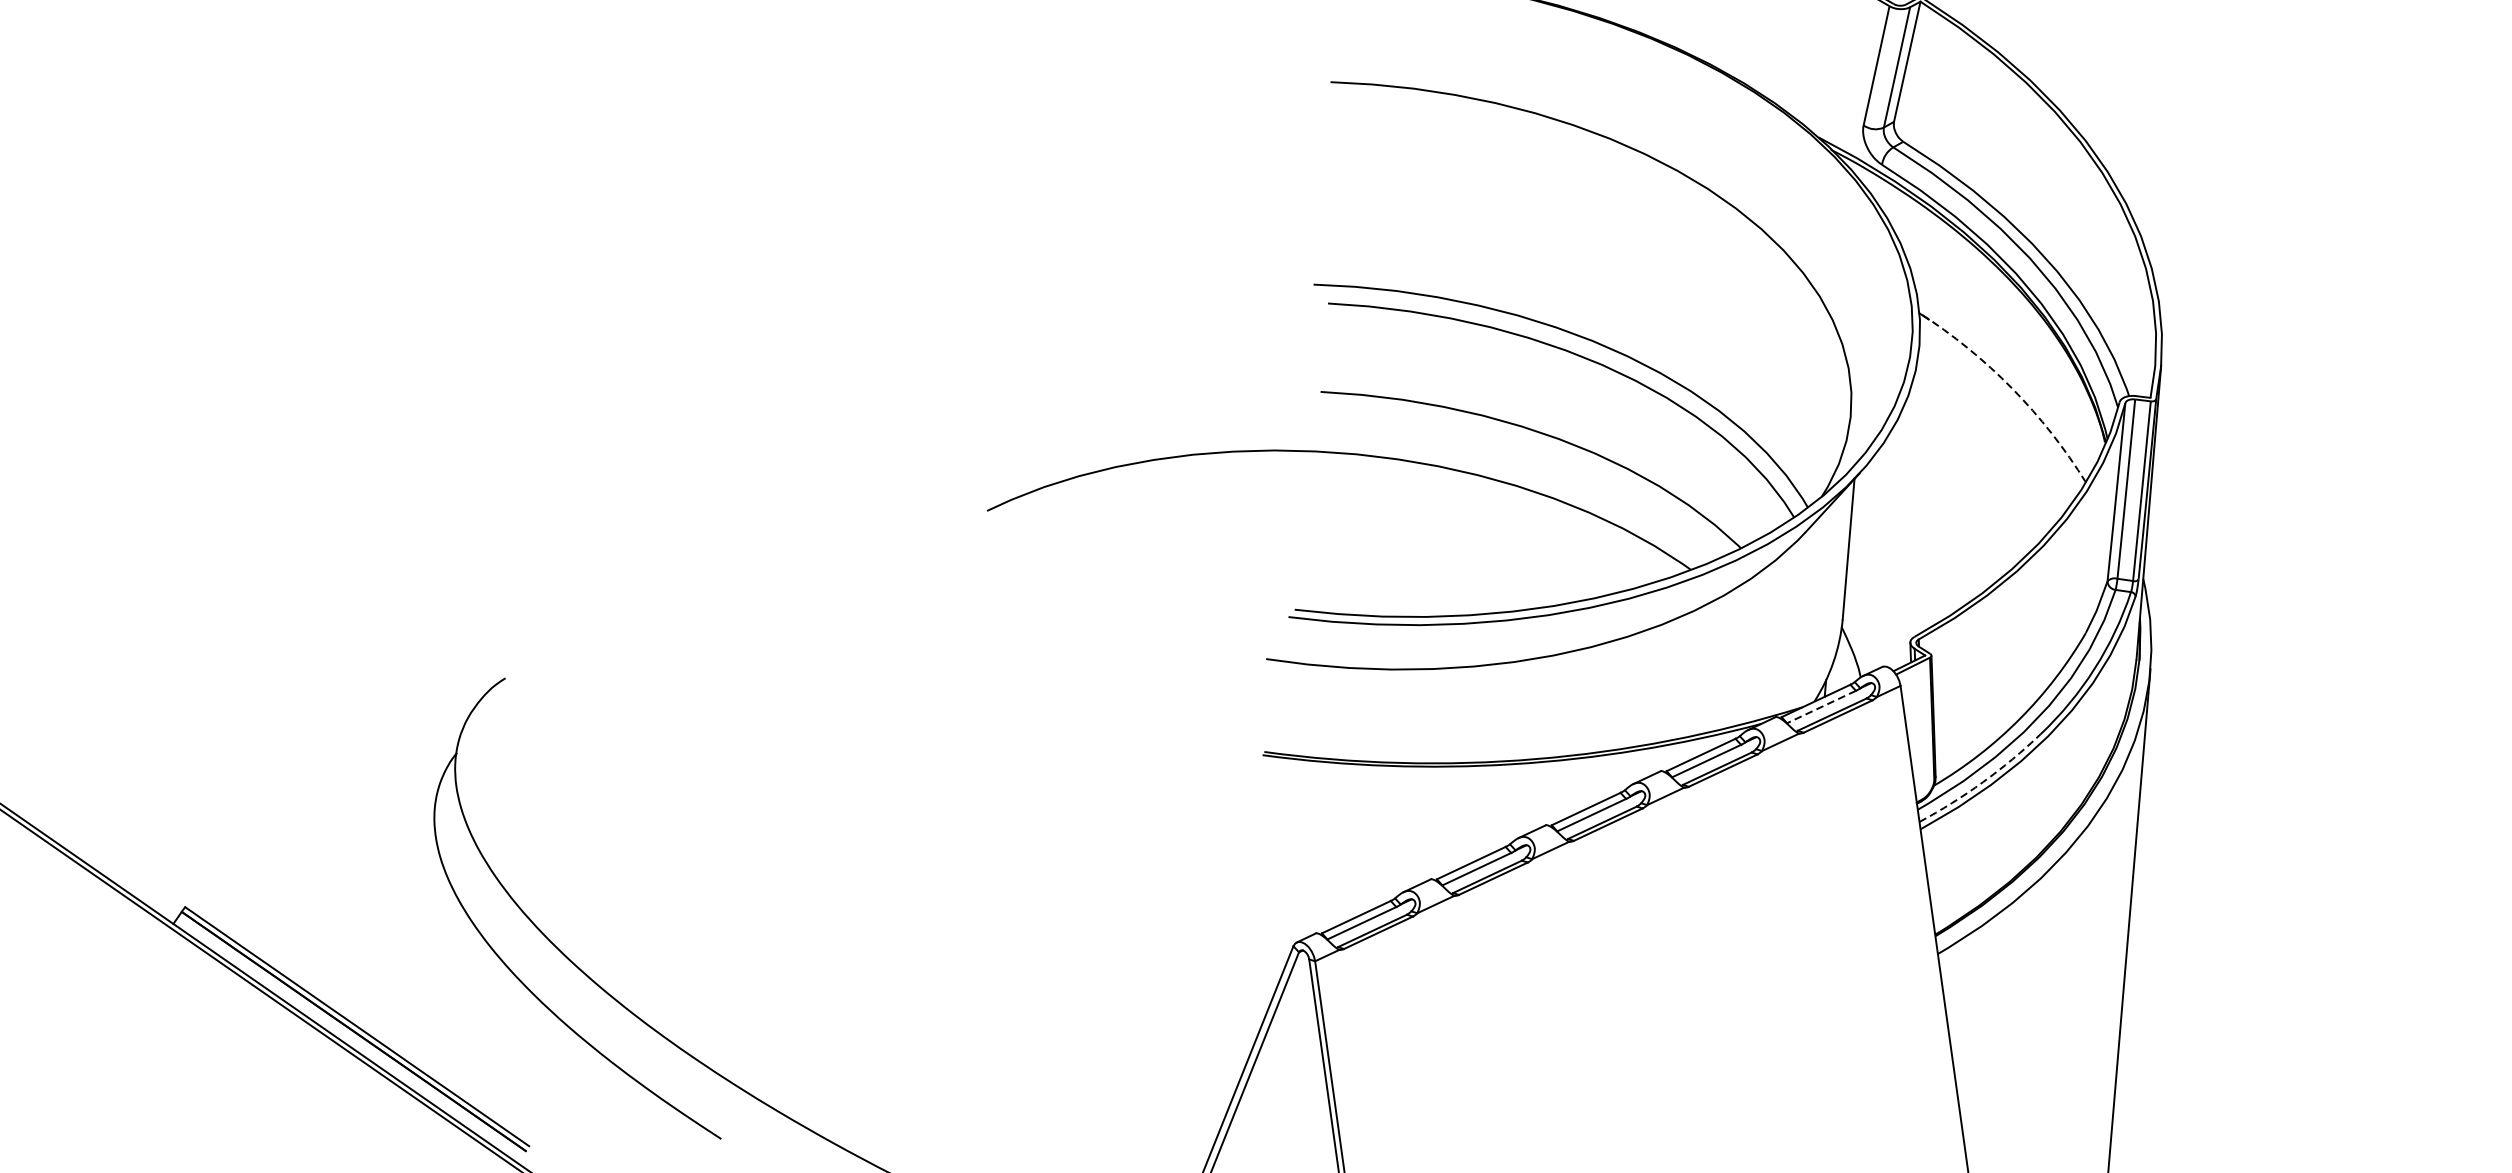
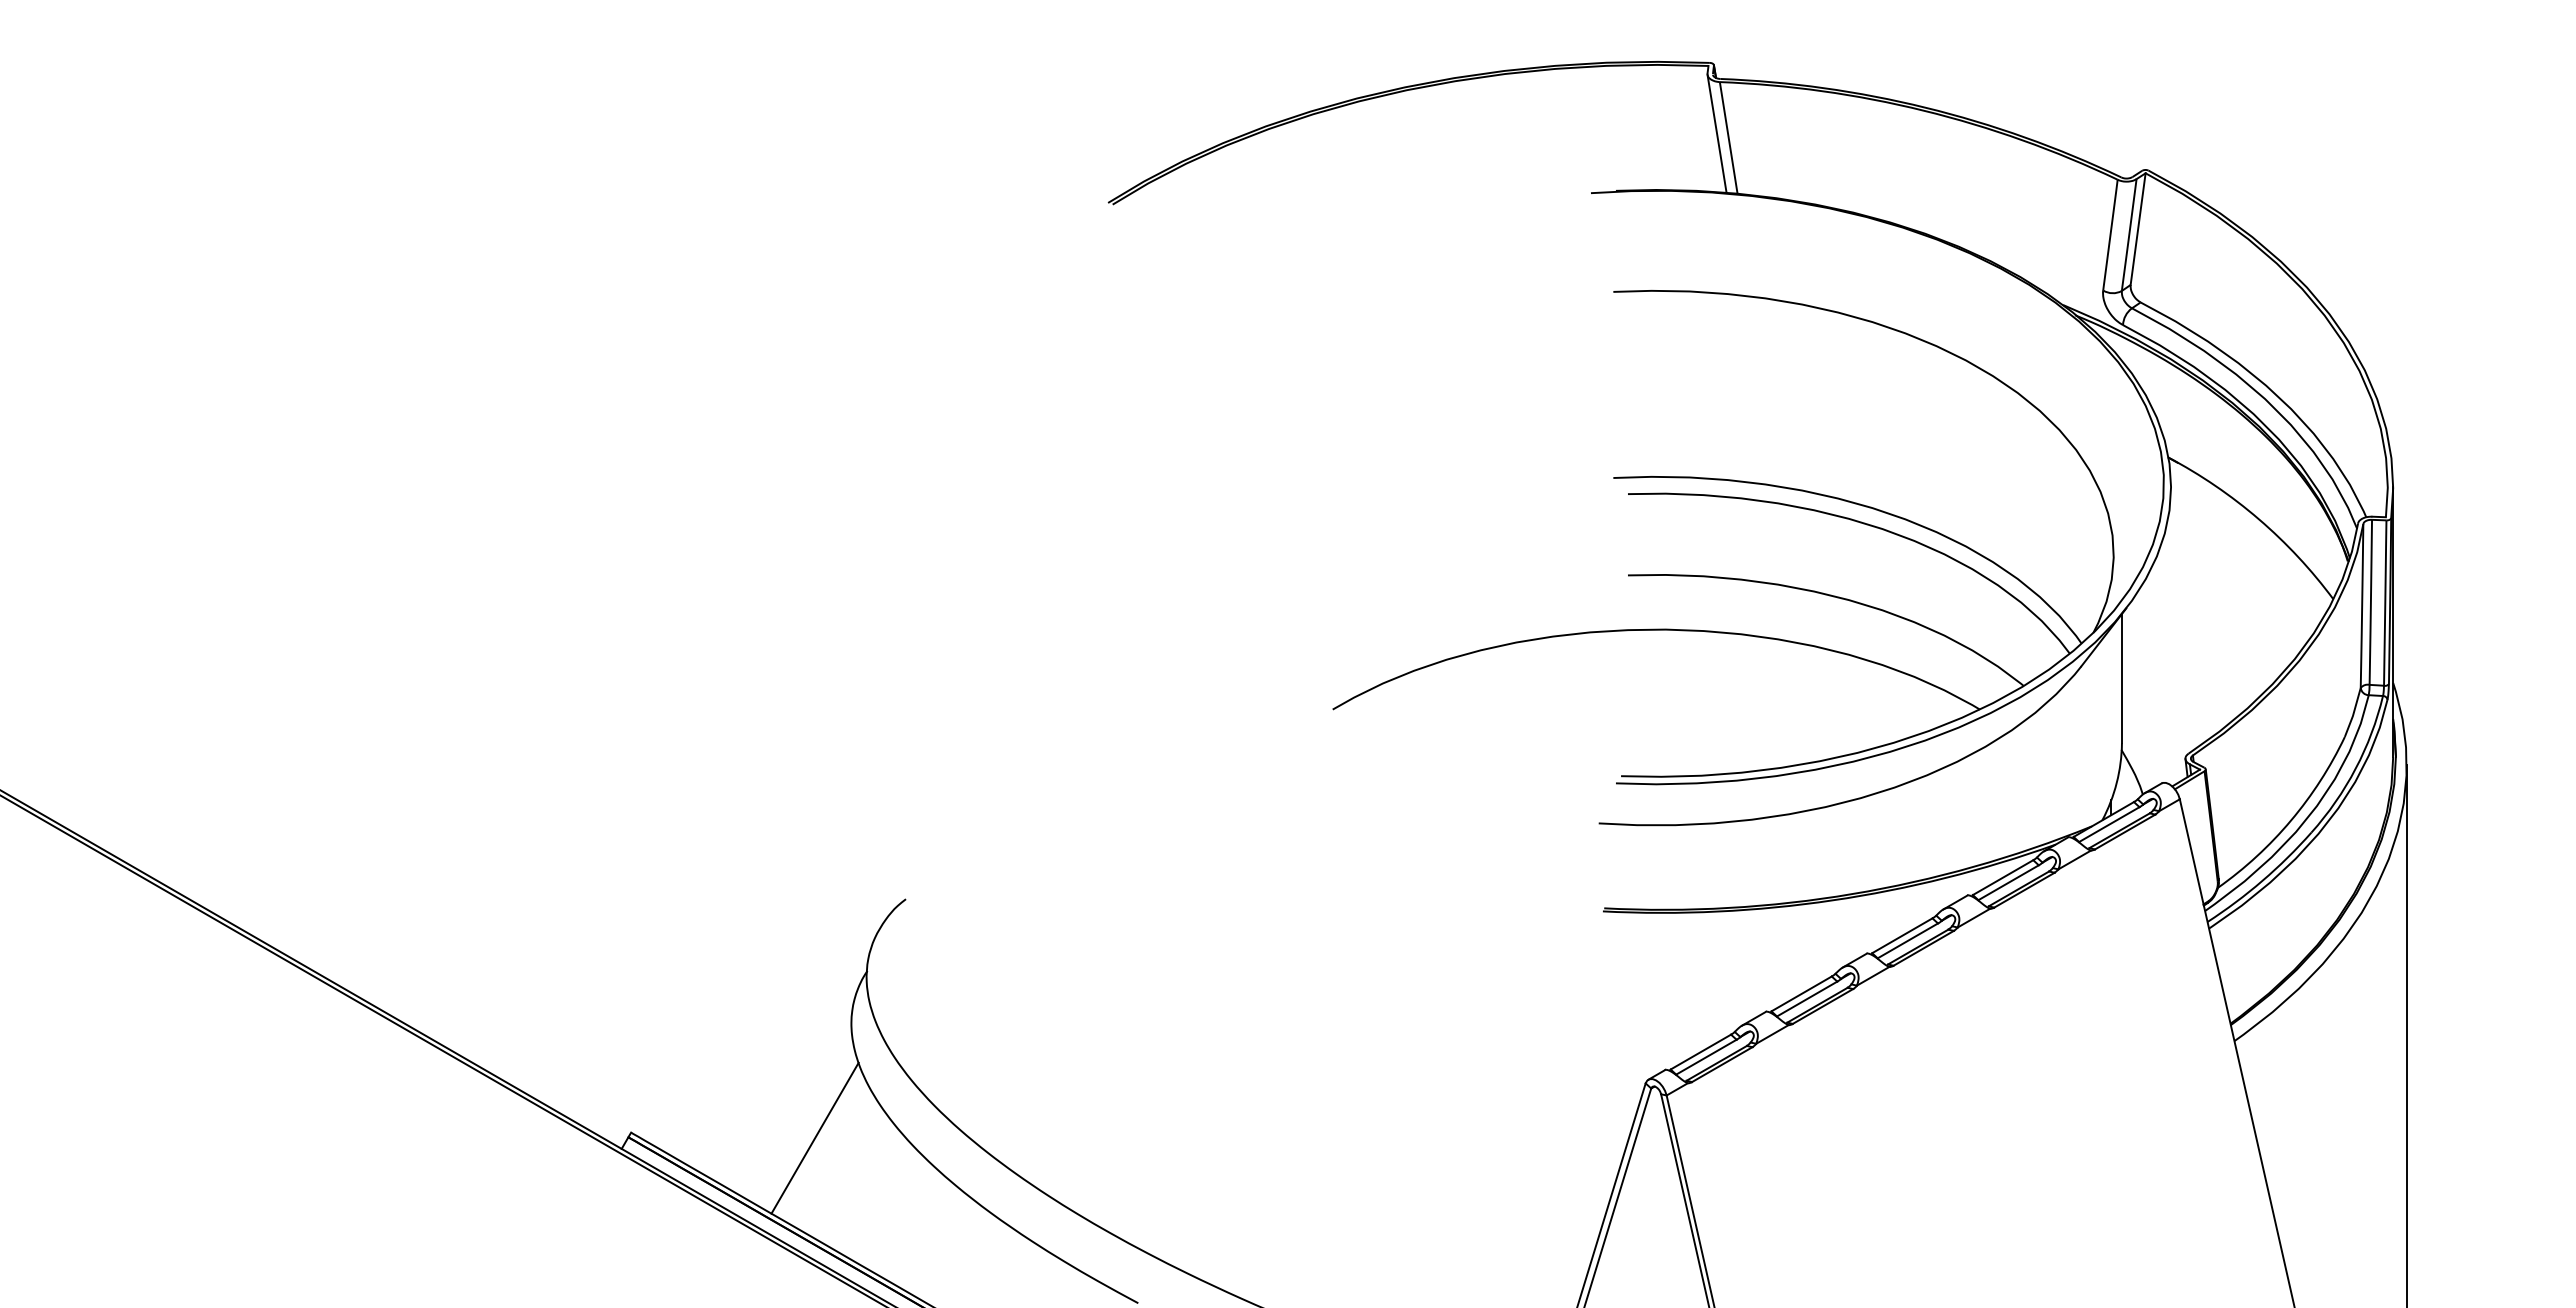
arc: (2011, 388) -> (2258, 519), dashed -> solid
line: (1821, 706) -> (2109, 824), dashed -> solid
arc: (1983, 781) -> (2262, 880), dashed -> solid
line: (384, 929) -> (814, 1137), added

